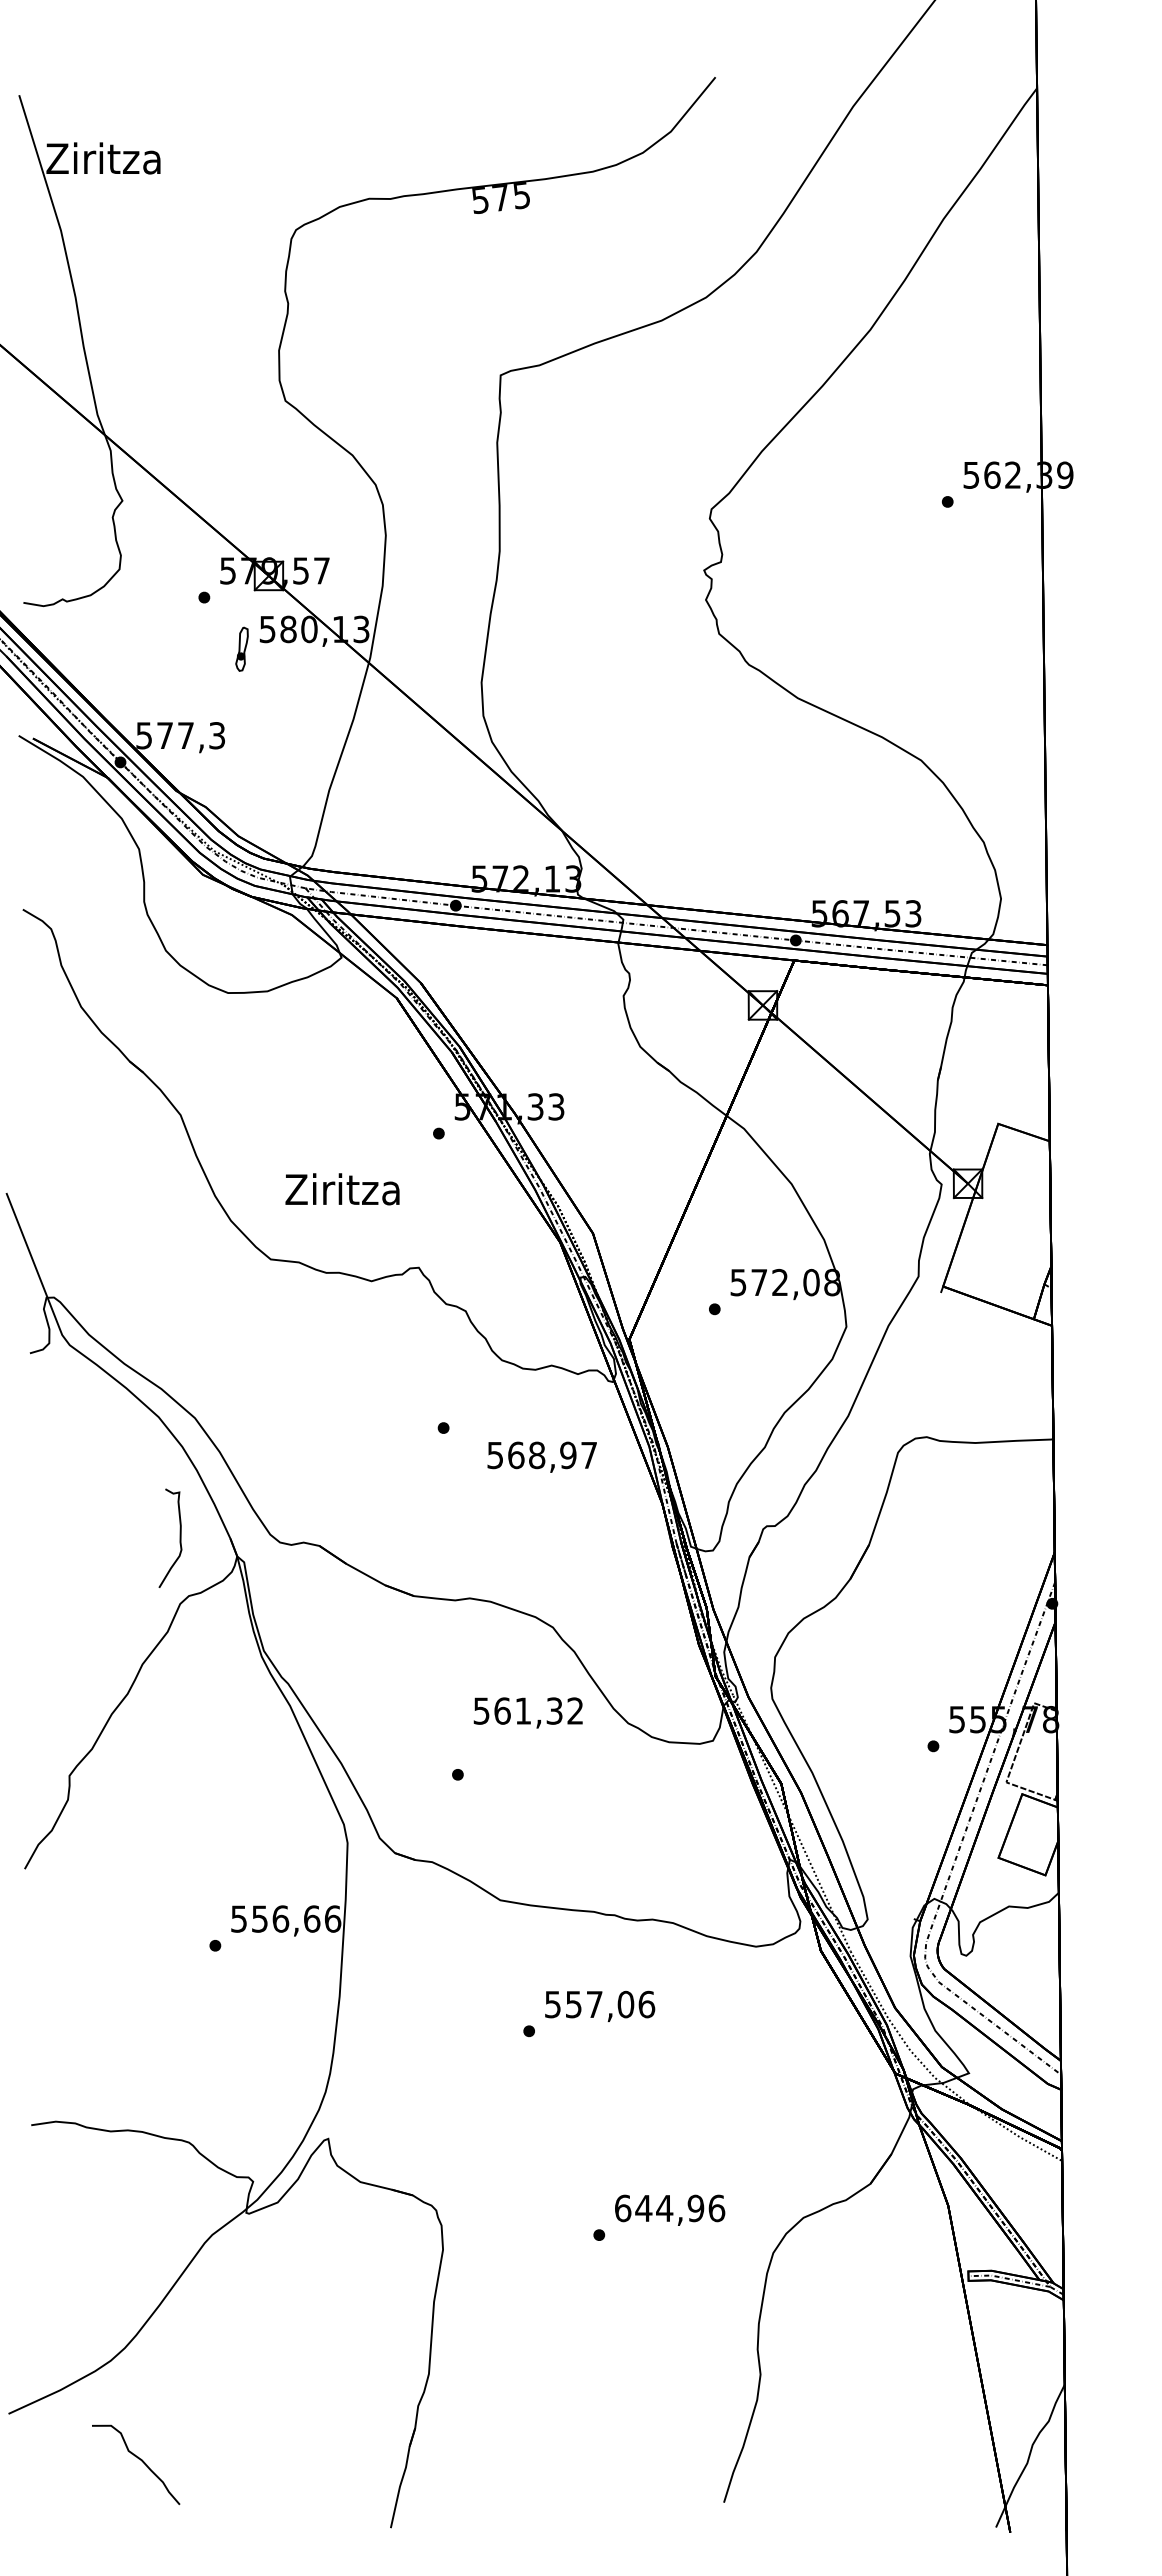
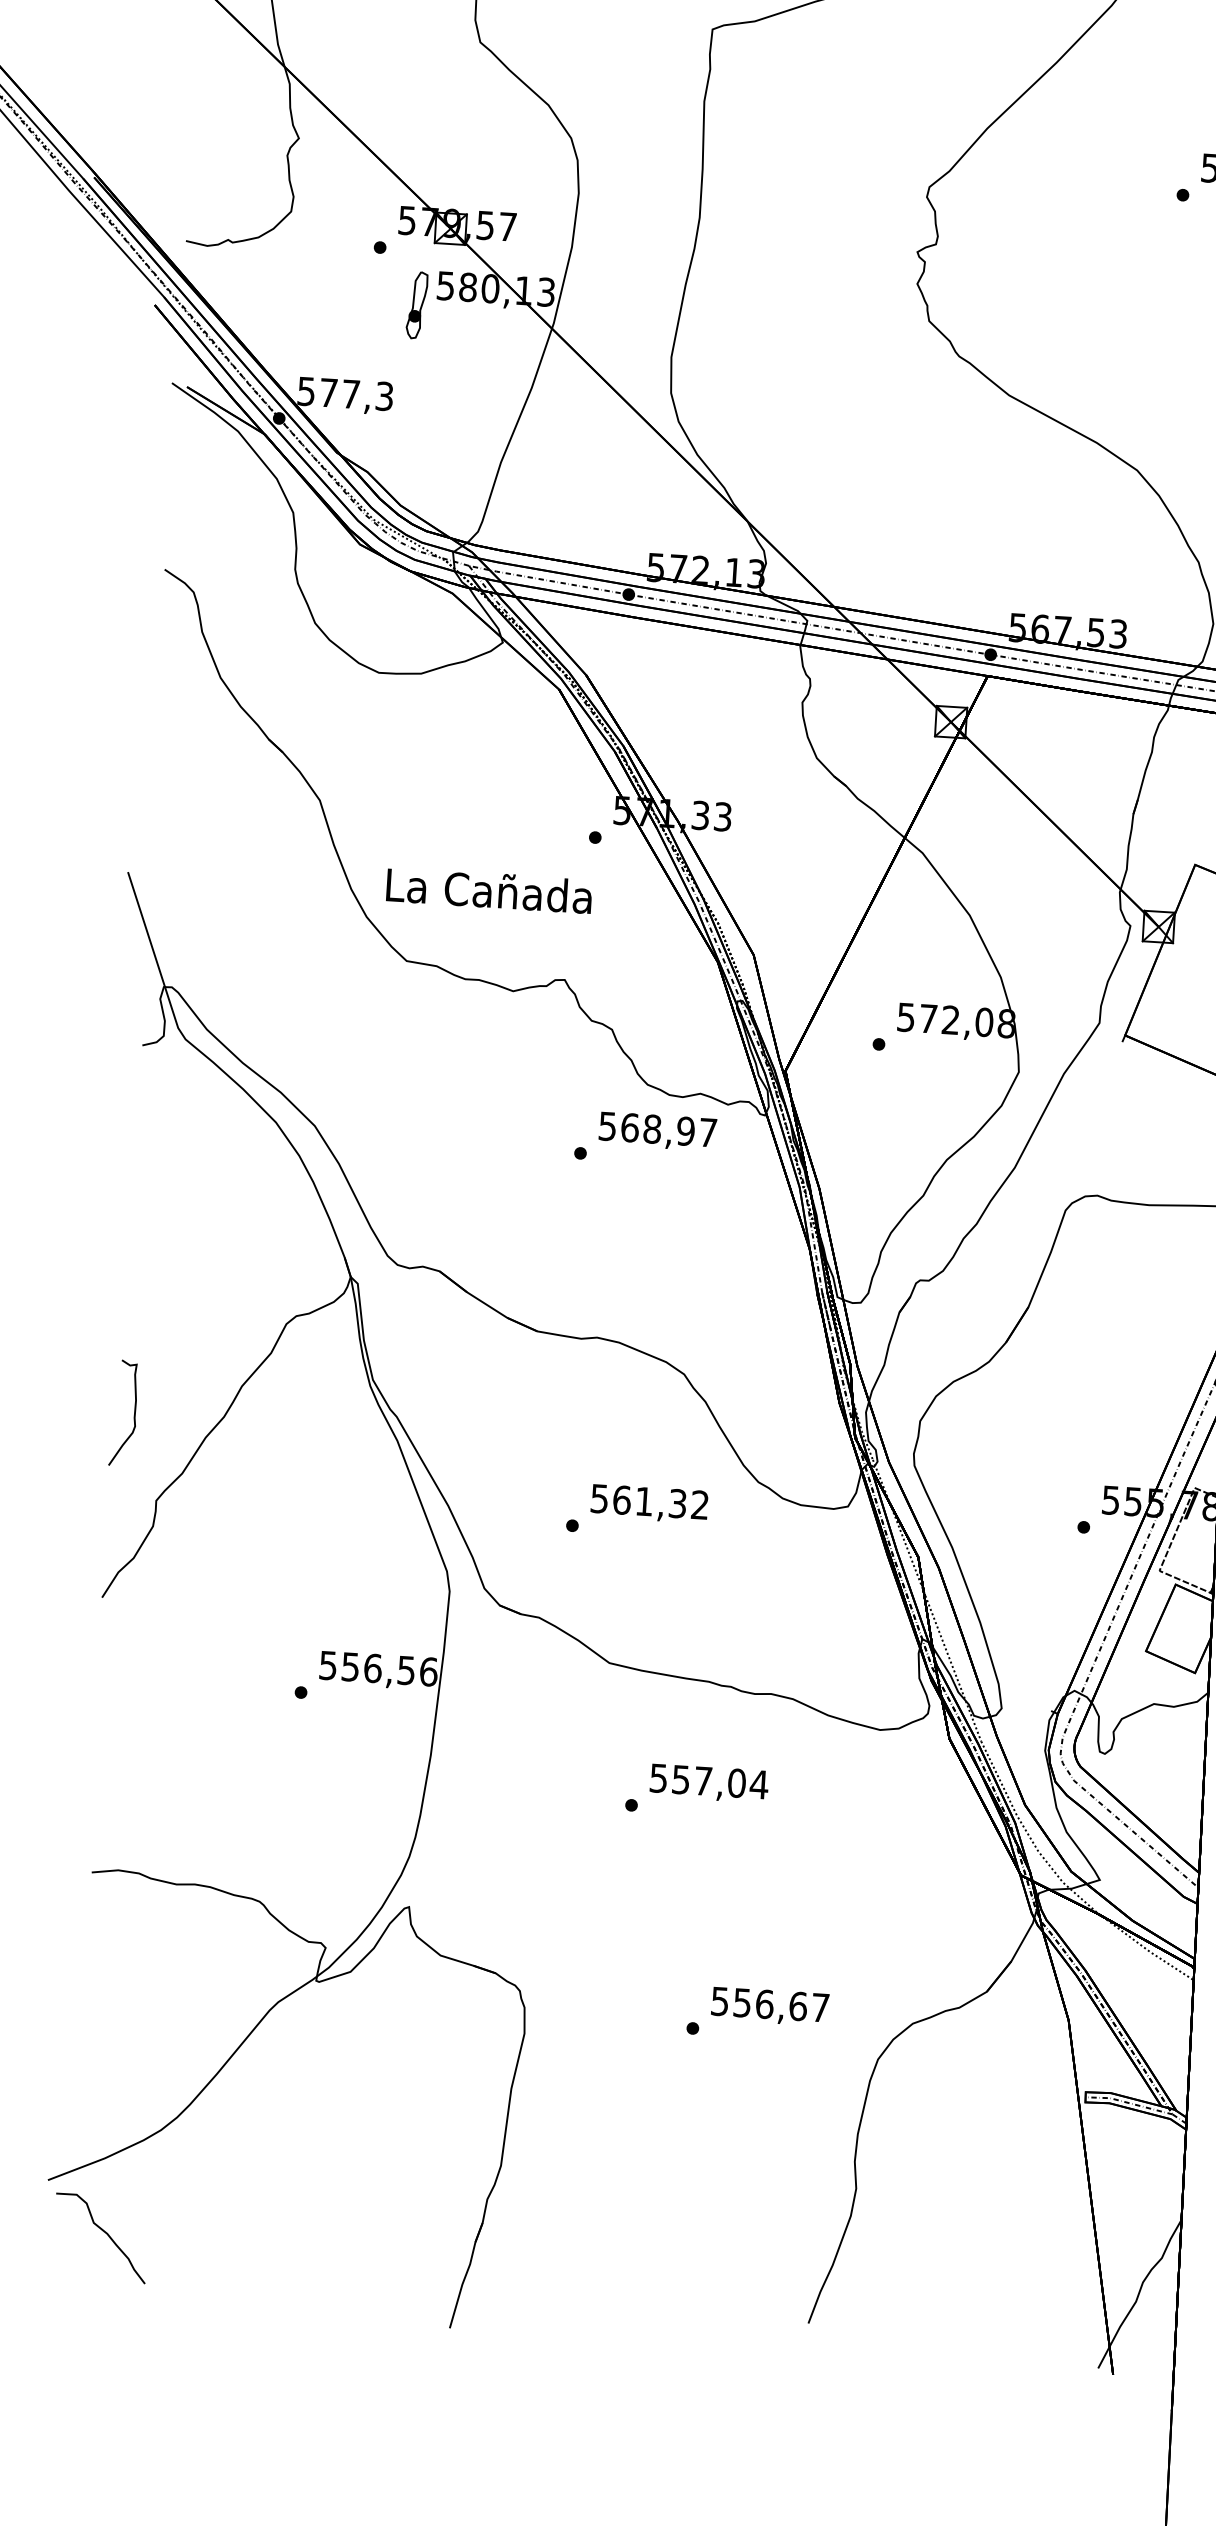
part: (241, 649) -> (416, 305), size x1.43
text: (343, 1188) -> (489, 889), Ziritza -> La Cañada
text: (541, 1456) -> (657, 1130), moved
curve: (179, 1537) -> (133, 1412), moved
text: (527, 1712) -> (648, 1503), moved
text: (312, 1918) -> (406, 1669), 556,66 -> 556,56
text: (646, 2004) -> (758, 1784), 557,06 -> 557,04
text: (670, 2208) -> (770, 2004), 644,96 -> 556,67
curve: (138, 2459) -> (103, 2232), moved

